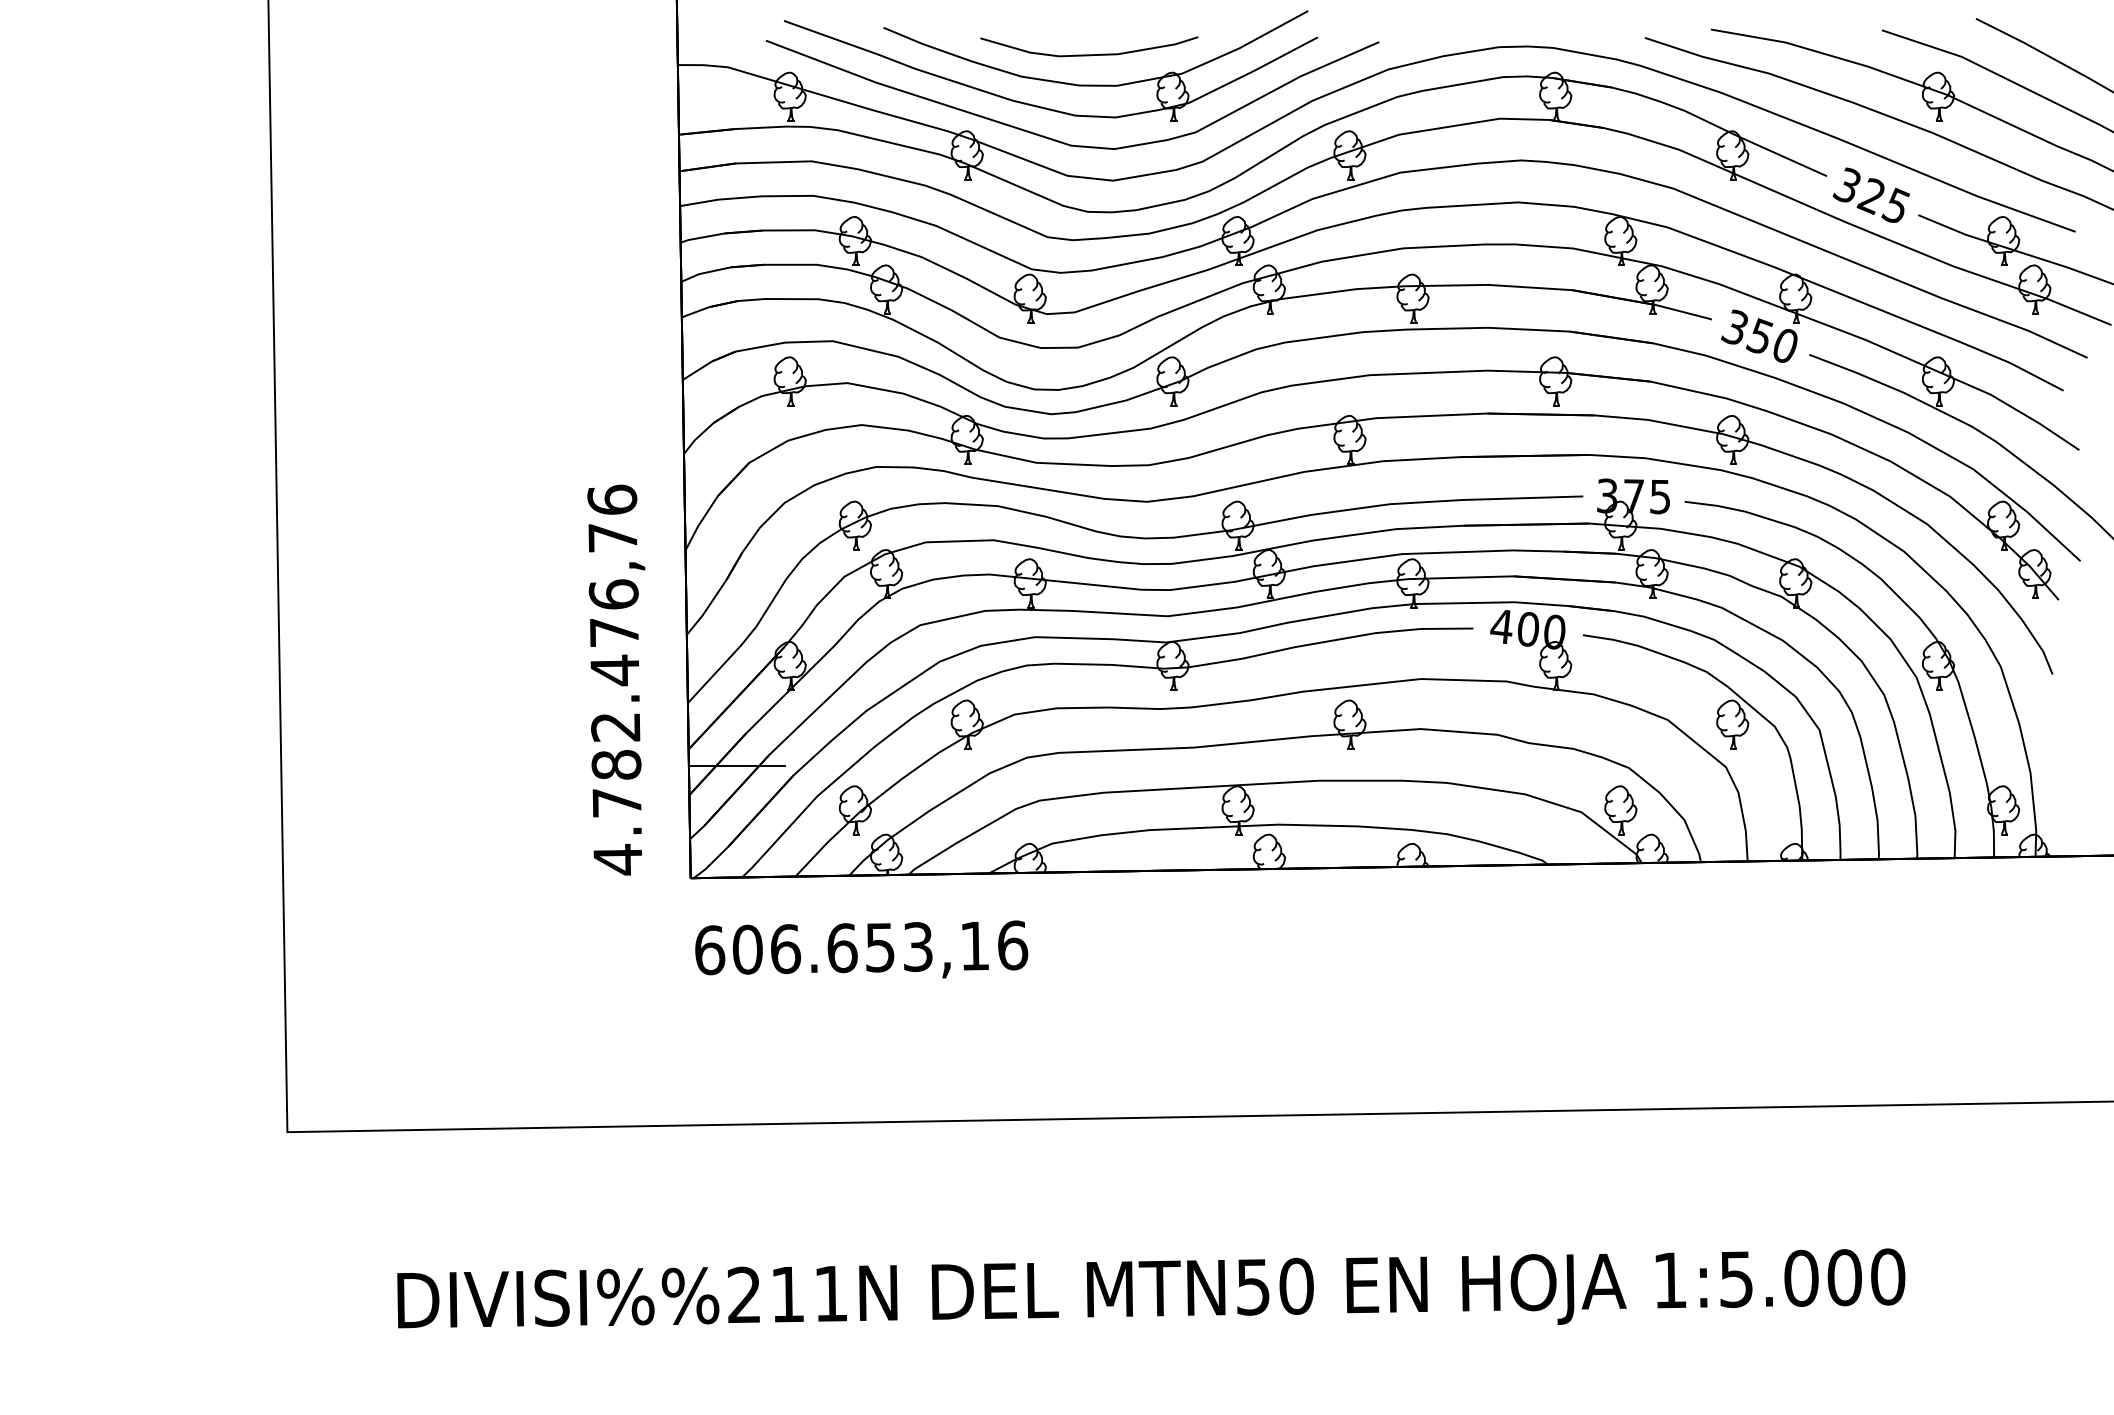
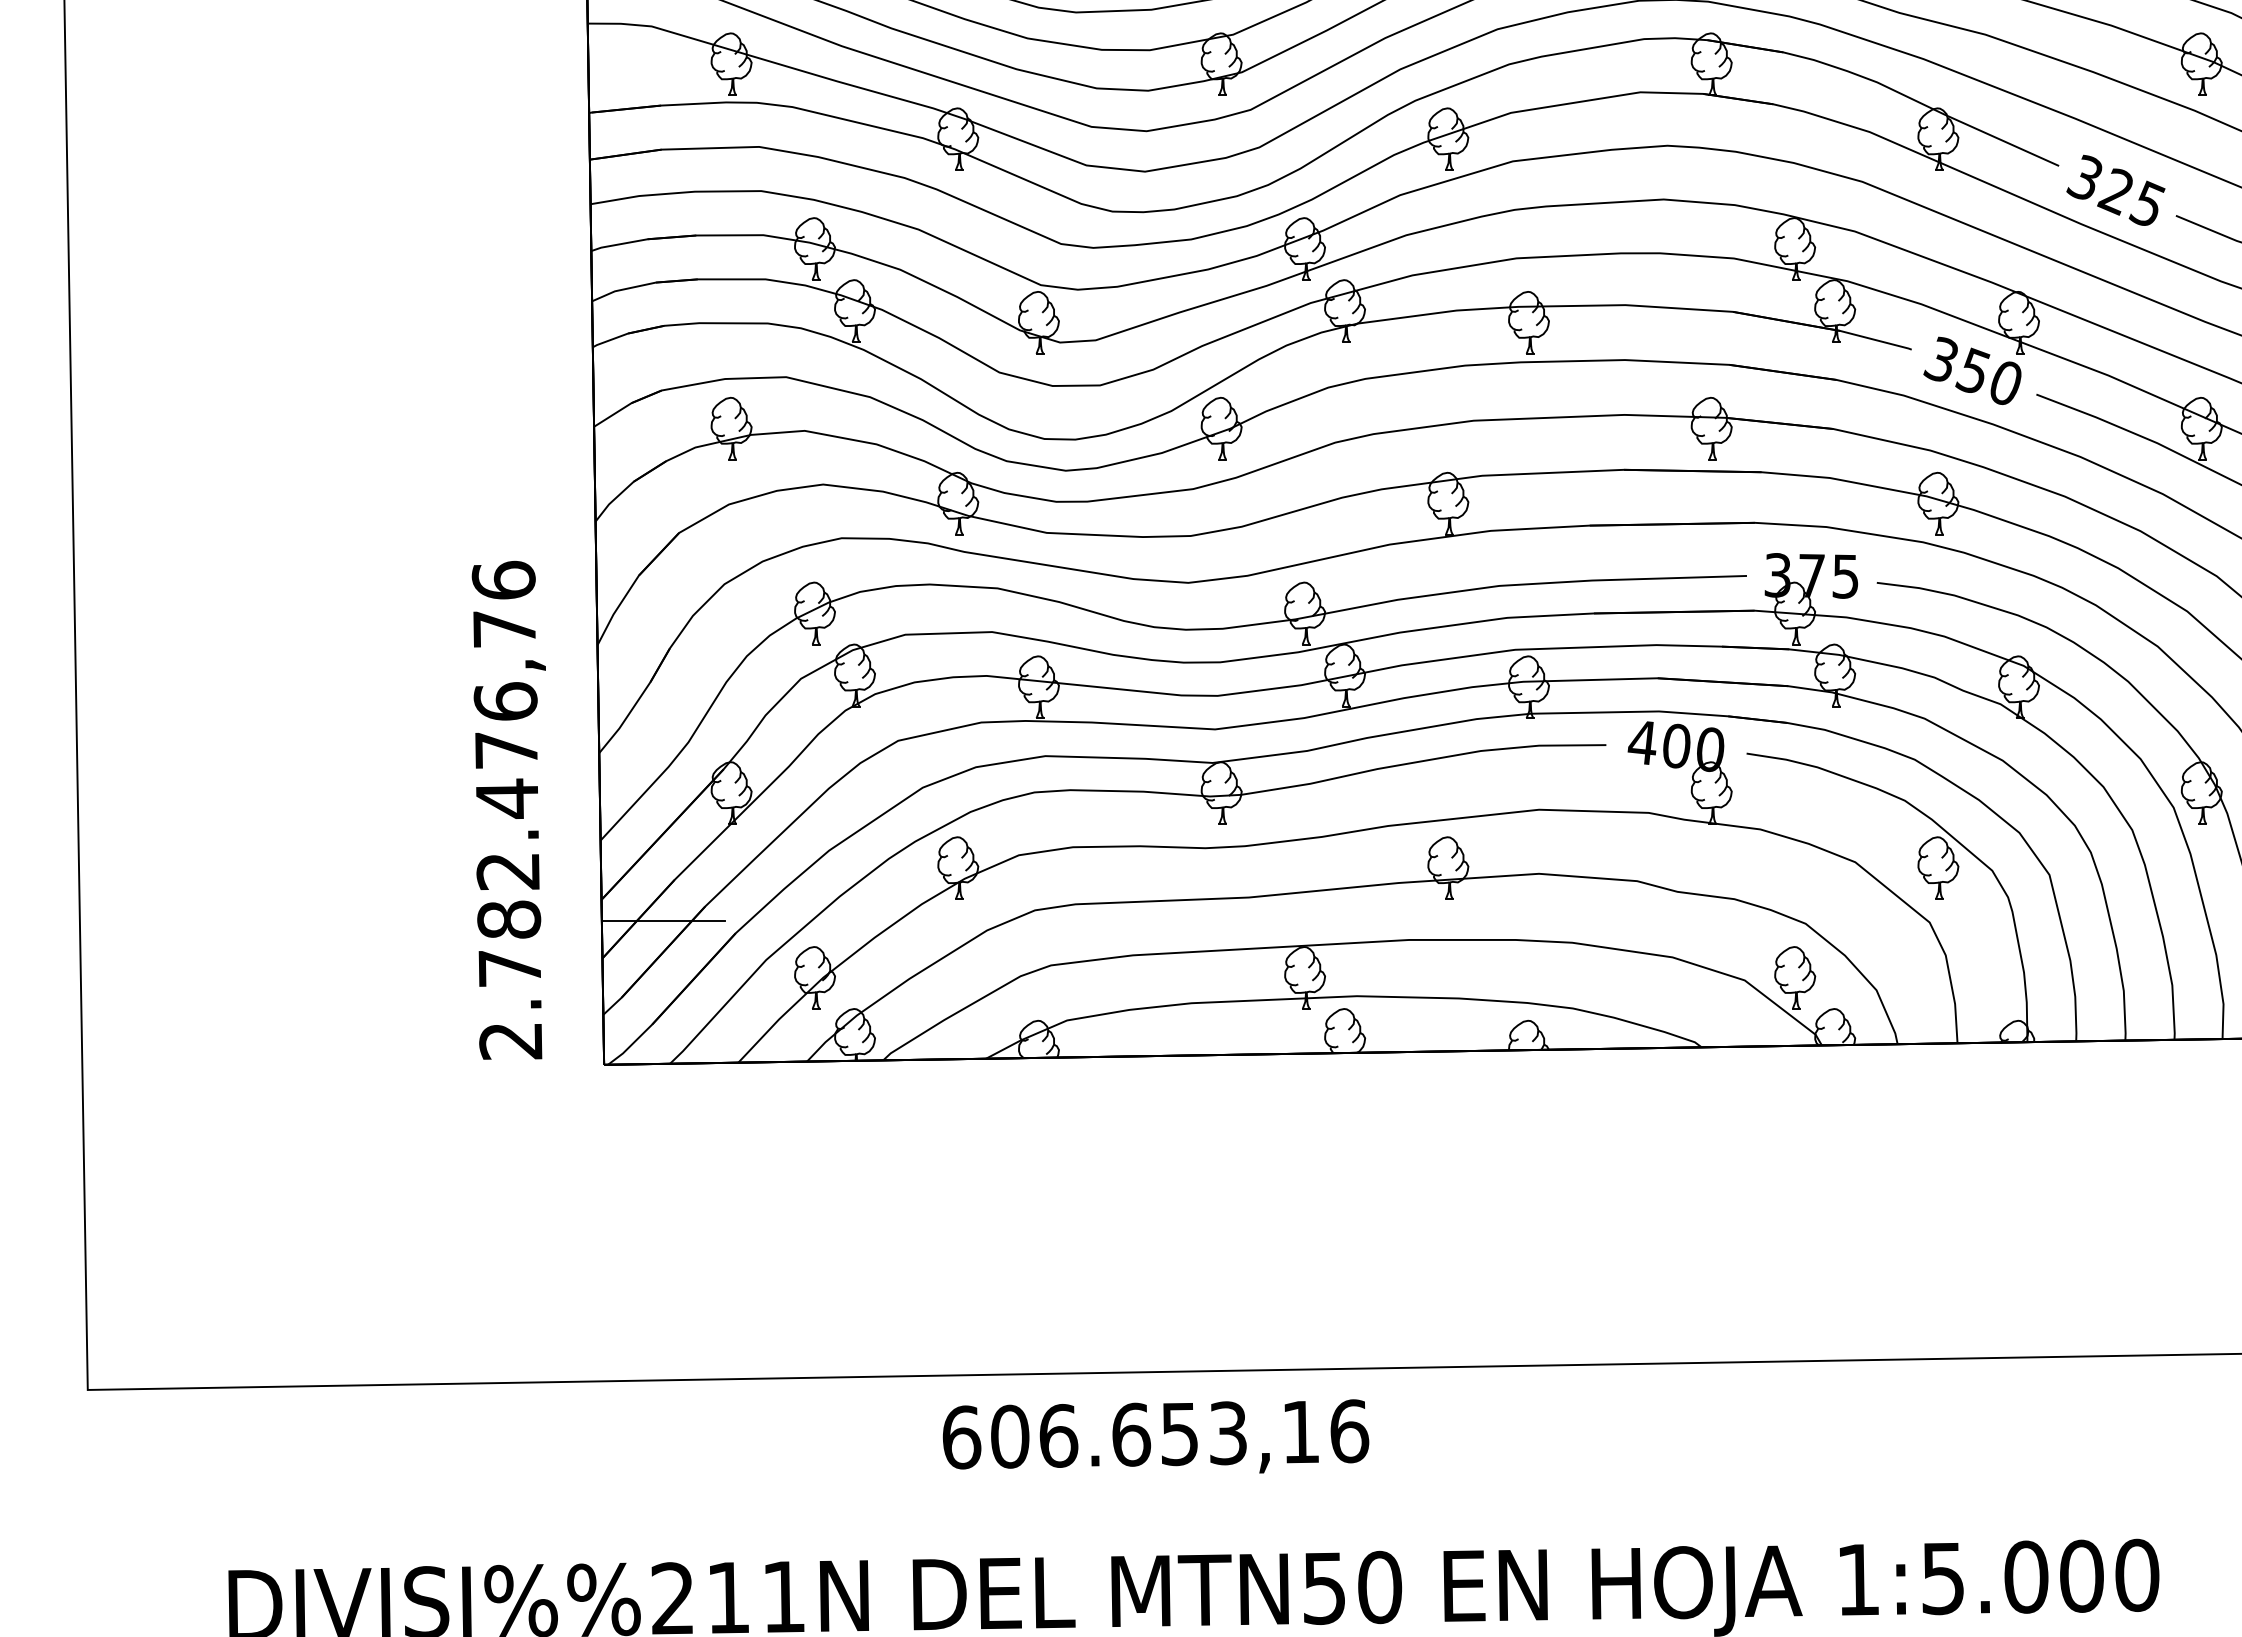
text: (617, 859) -> (510, 1040), 4.782.476,76 -> 2.782.476,76
text: (861, 949) -> (1155, 1436), moved

